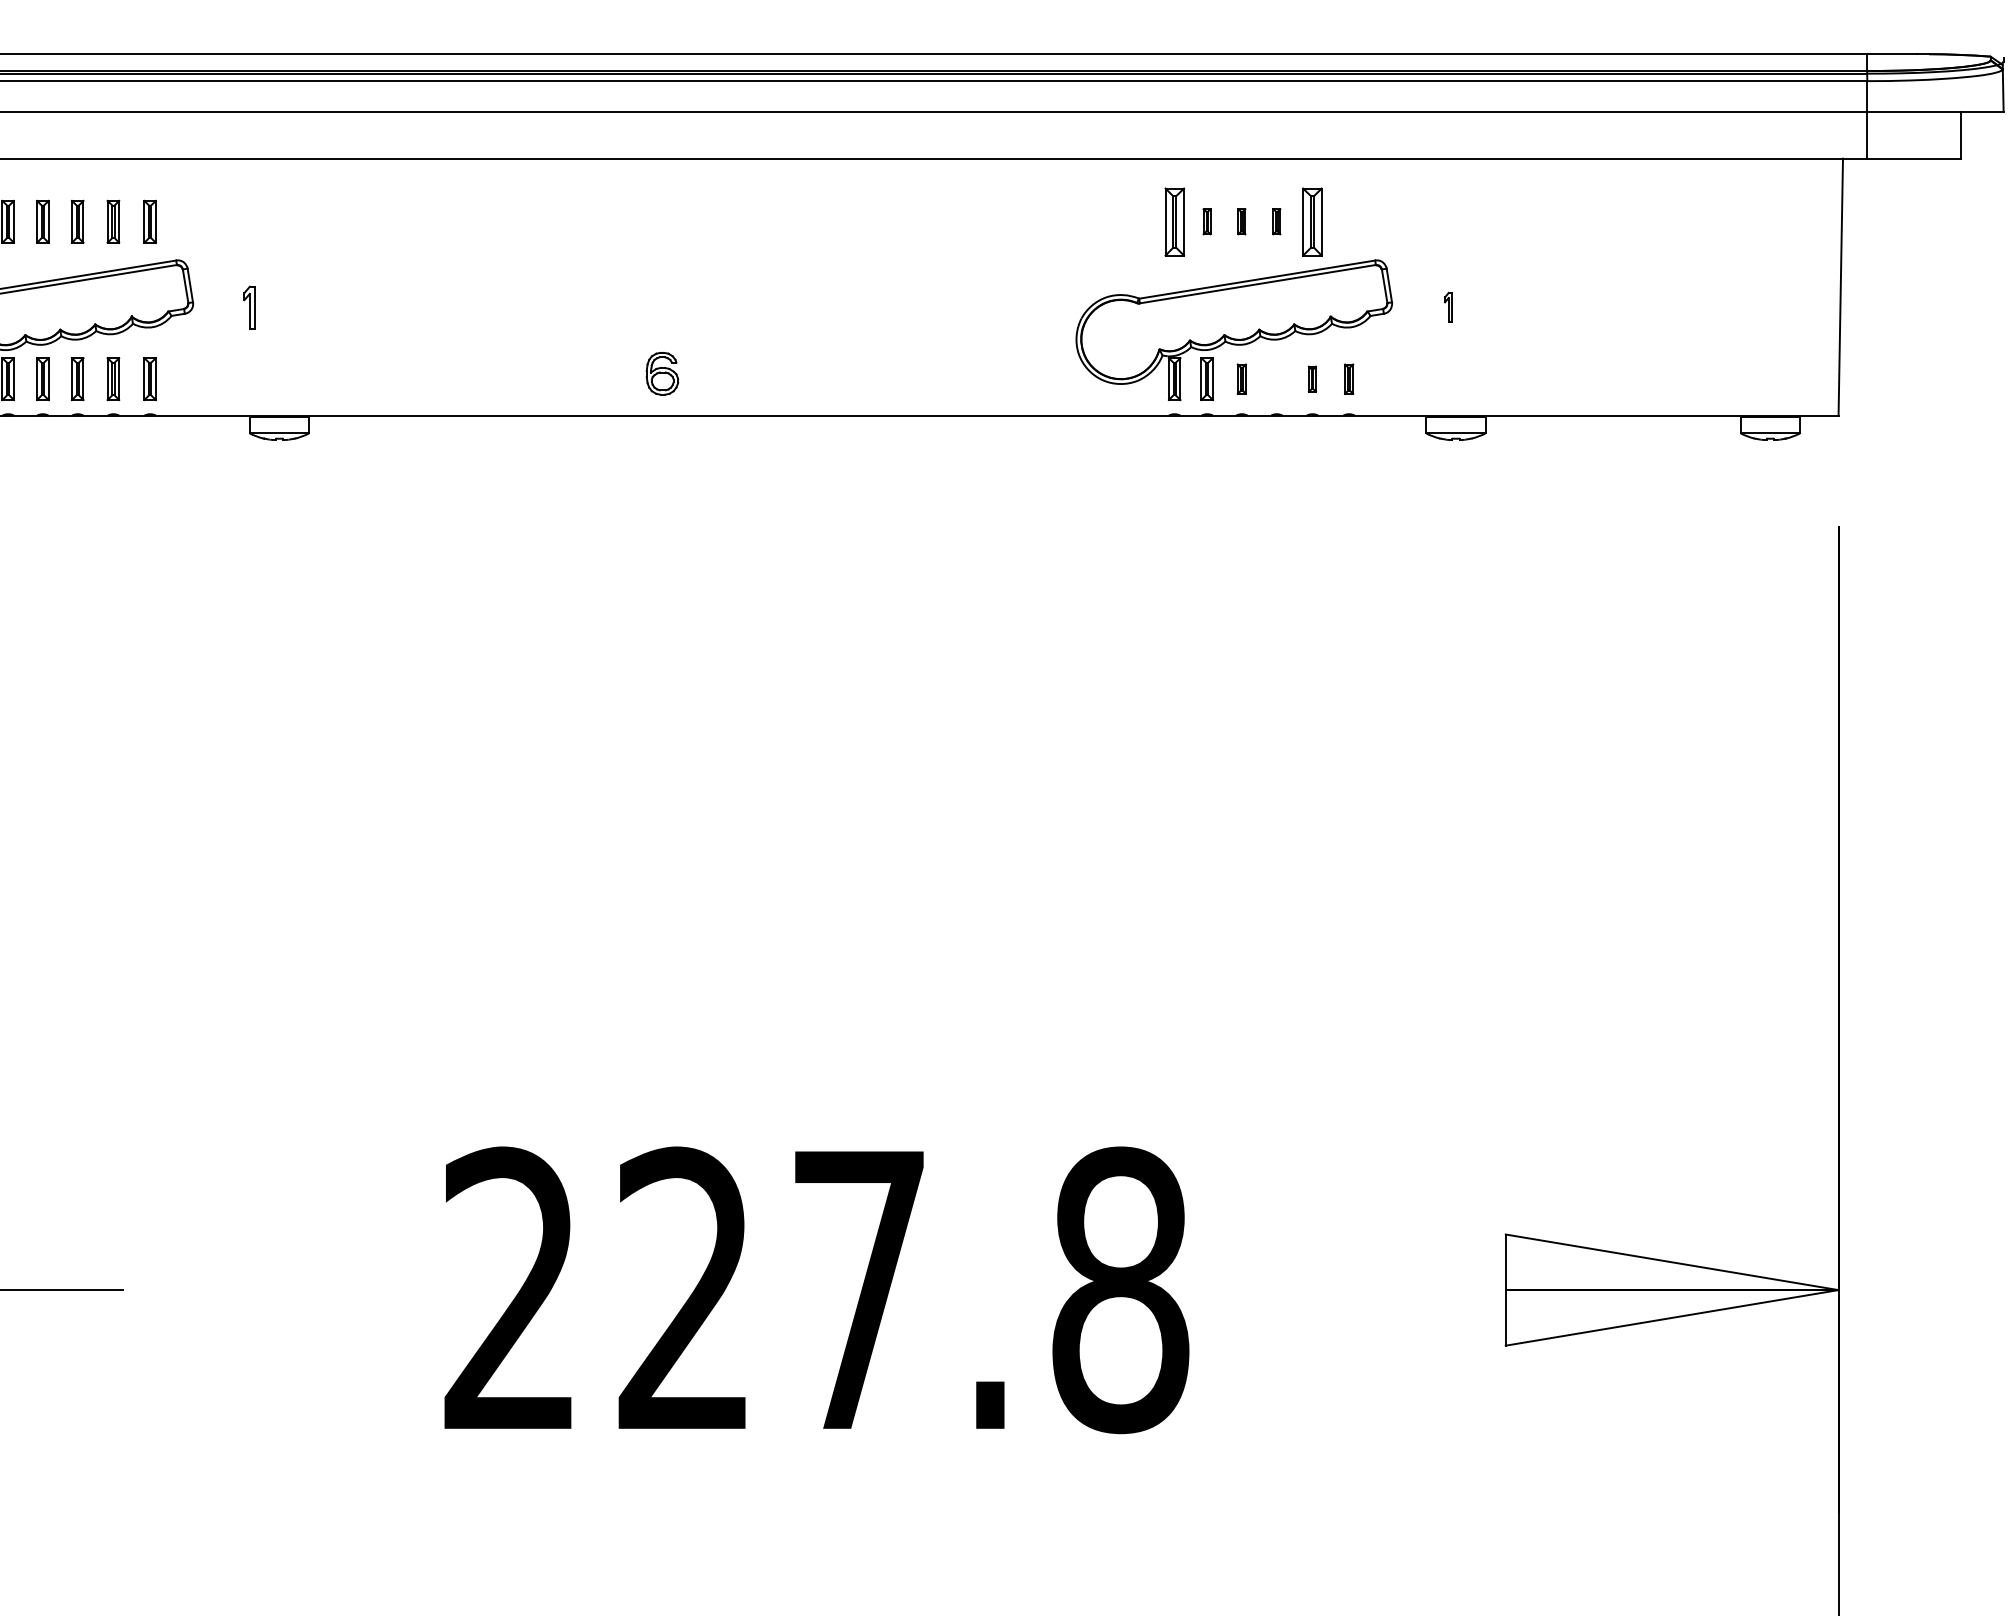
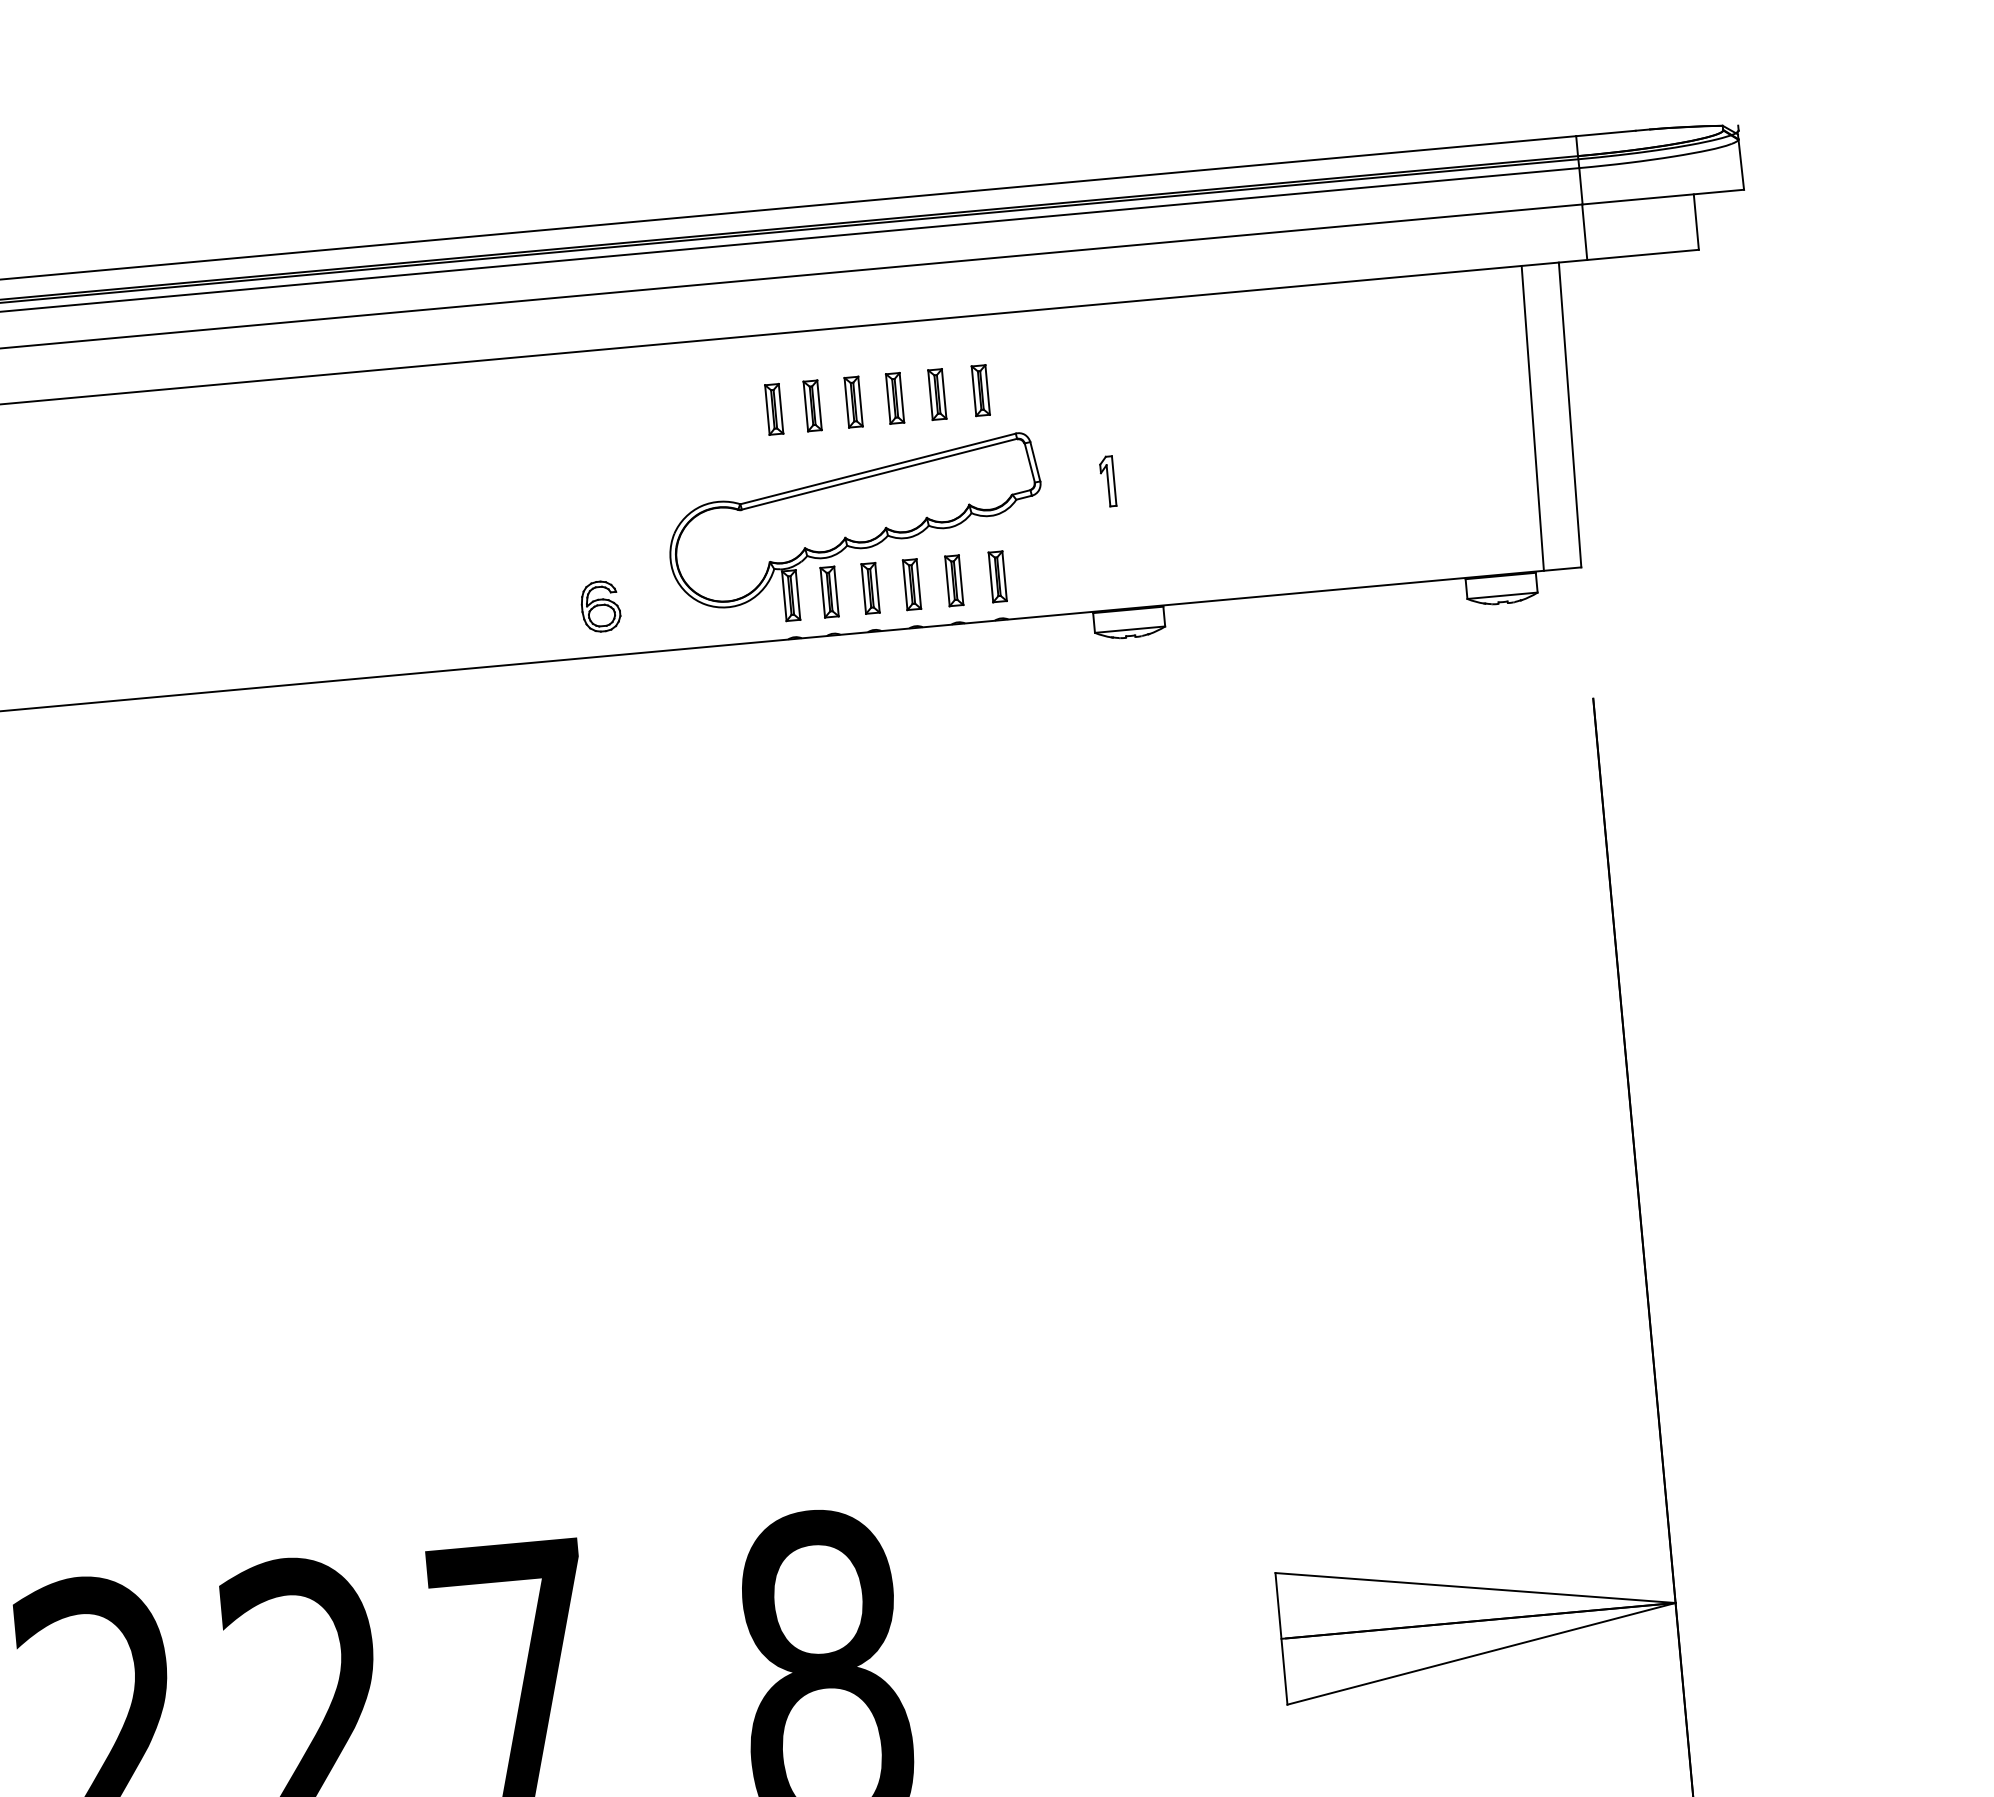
part: (1174, 221) -> (773, 409), size x0.62
part: (1206, 221) -> (811, 405), size x1.67
part: (1241, 221) -> (853, 401), size x1.67
part: (1276, 221) -> (894, 398), size x1.67
part: (1312, 221) -> (937, 394), size x0.62
part: (1348, 221) -> (980, 390), added
line: (1808, 286) -> (1531, 417), added
part: (1448, 307) -> (1107, 481), size x1.43
part: (662, 373) -> (600, 606), moved
part: (1241, 379) -> (870, 588), size x1.43
part: (1276, 379) -> (911, 585), added
part: (1312, 379) -> (954, 581), size x1.67
part: (1348, 379) -> (997, 577), size x1.43

